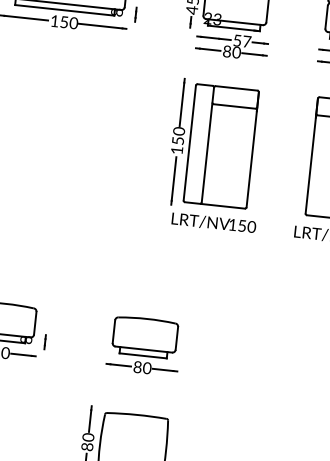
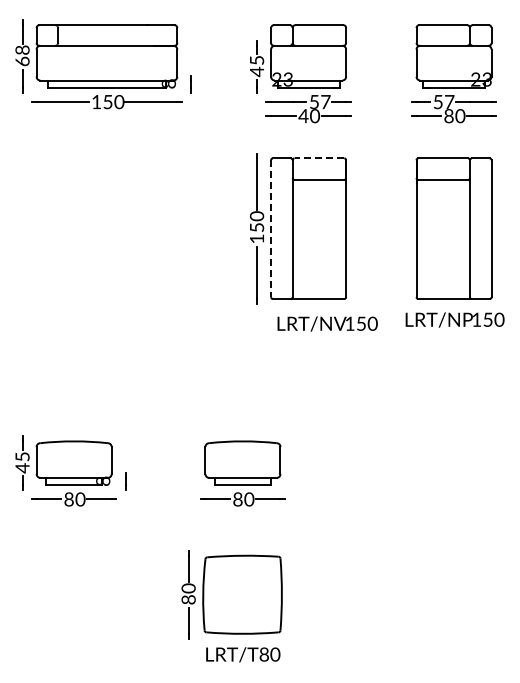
text: (227, 51) -> (303, 116), 80 -> 40
line: (236, 88) -> (319, 158), solid -> dashed
line: (190, 143) -> (271, 229), solid -> dashed
text: (213, 222) -> (327, 323), moved

